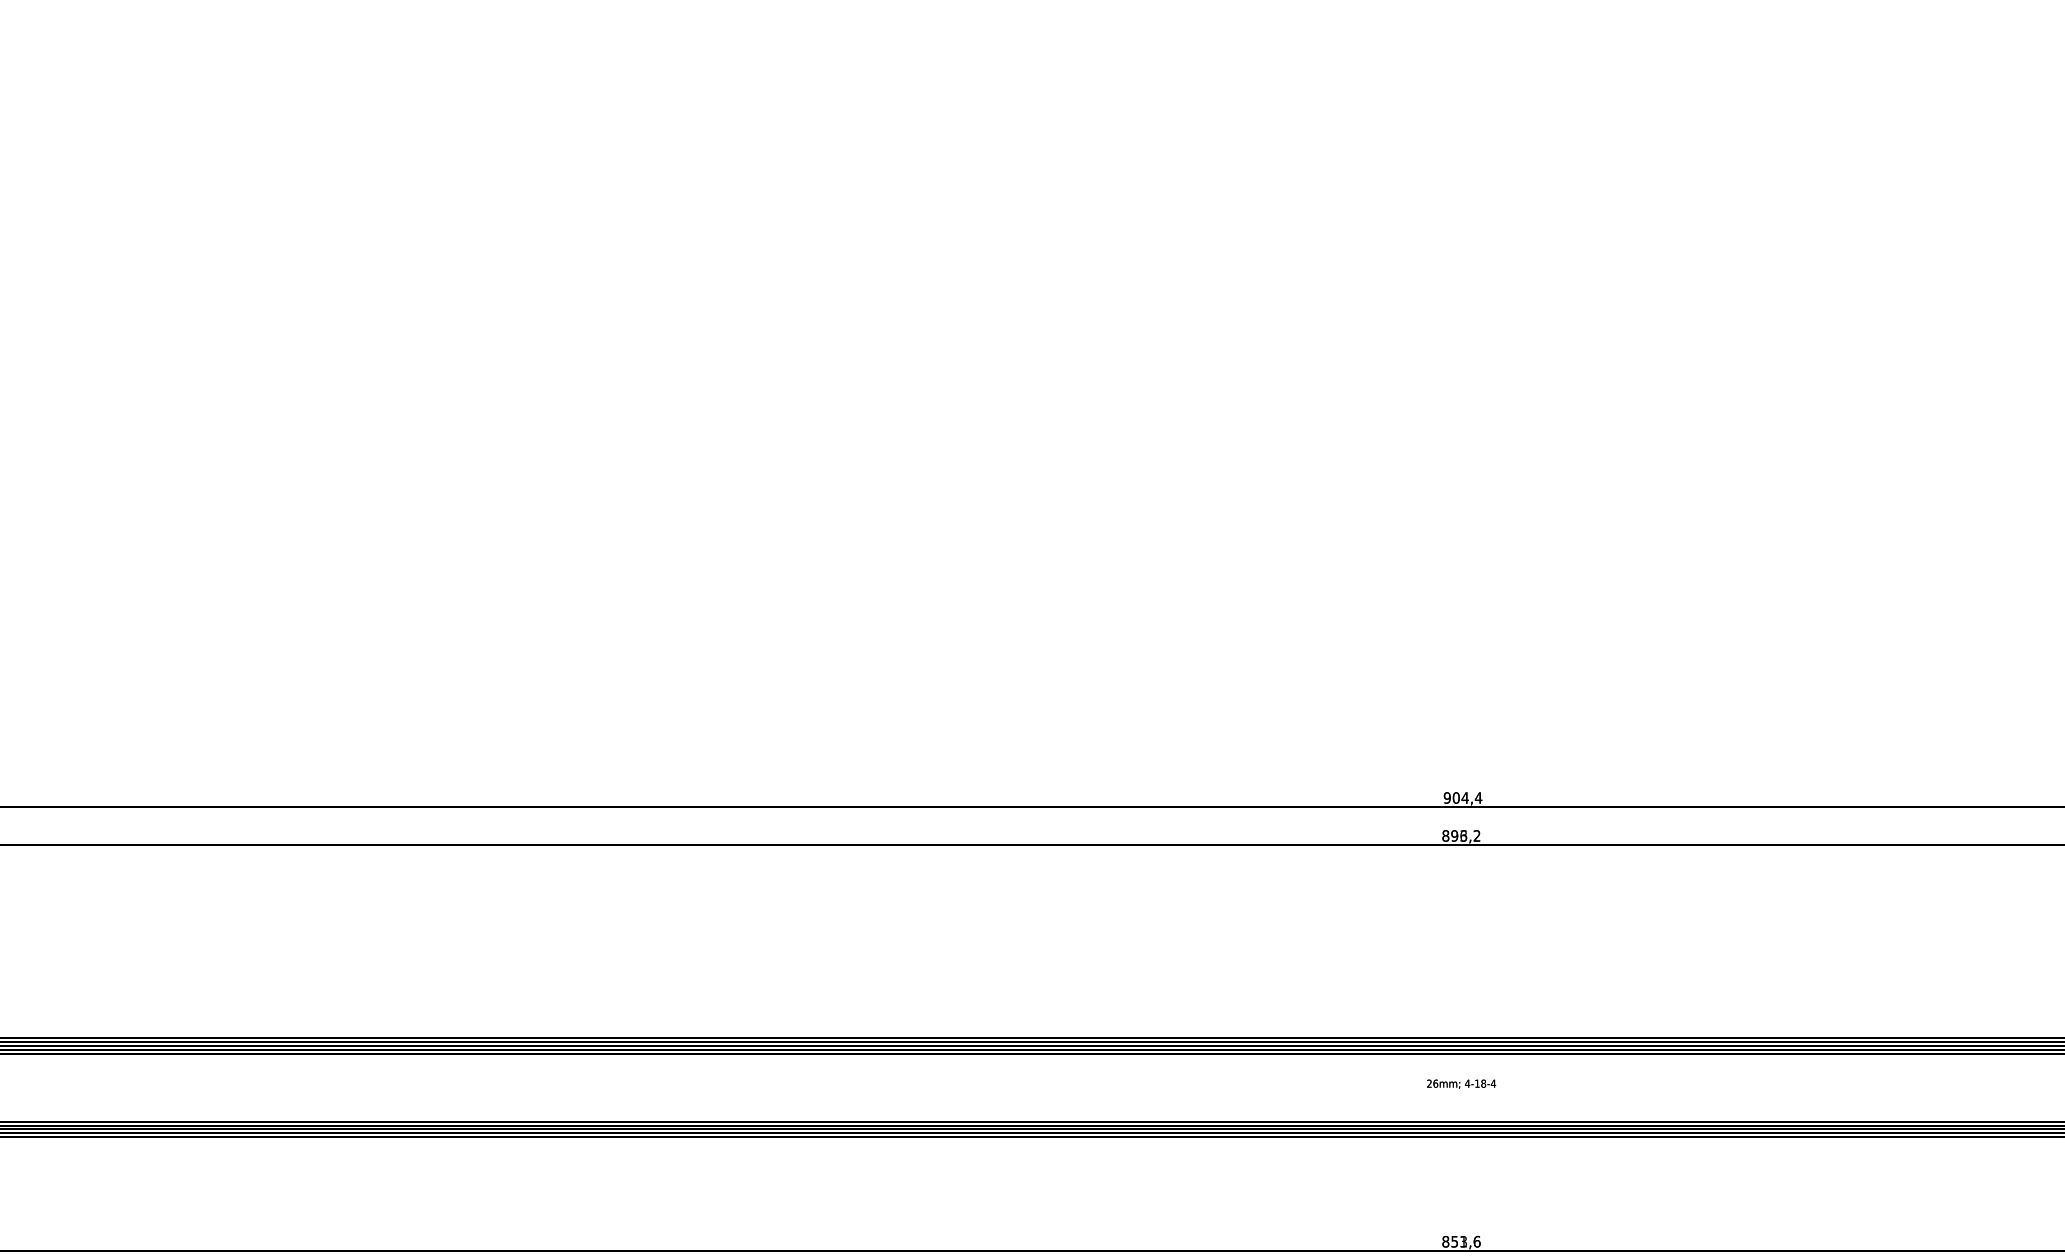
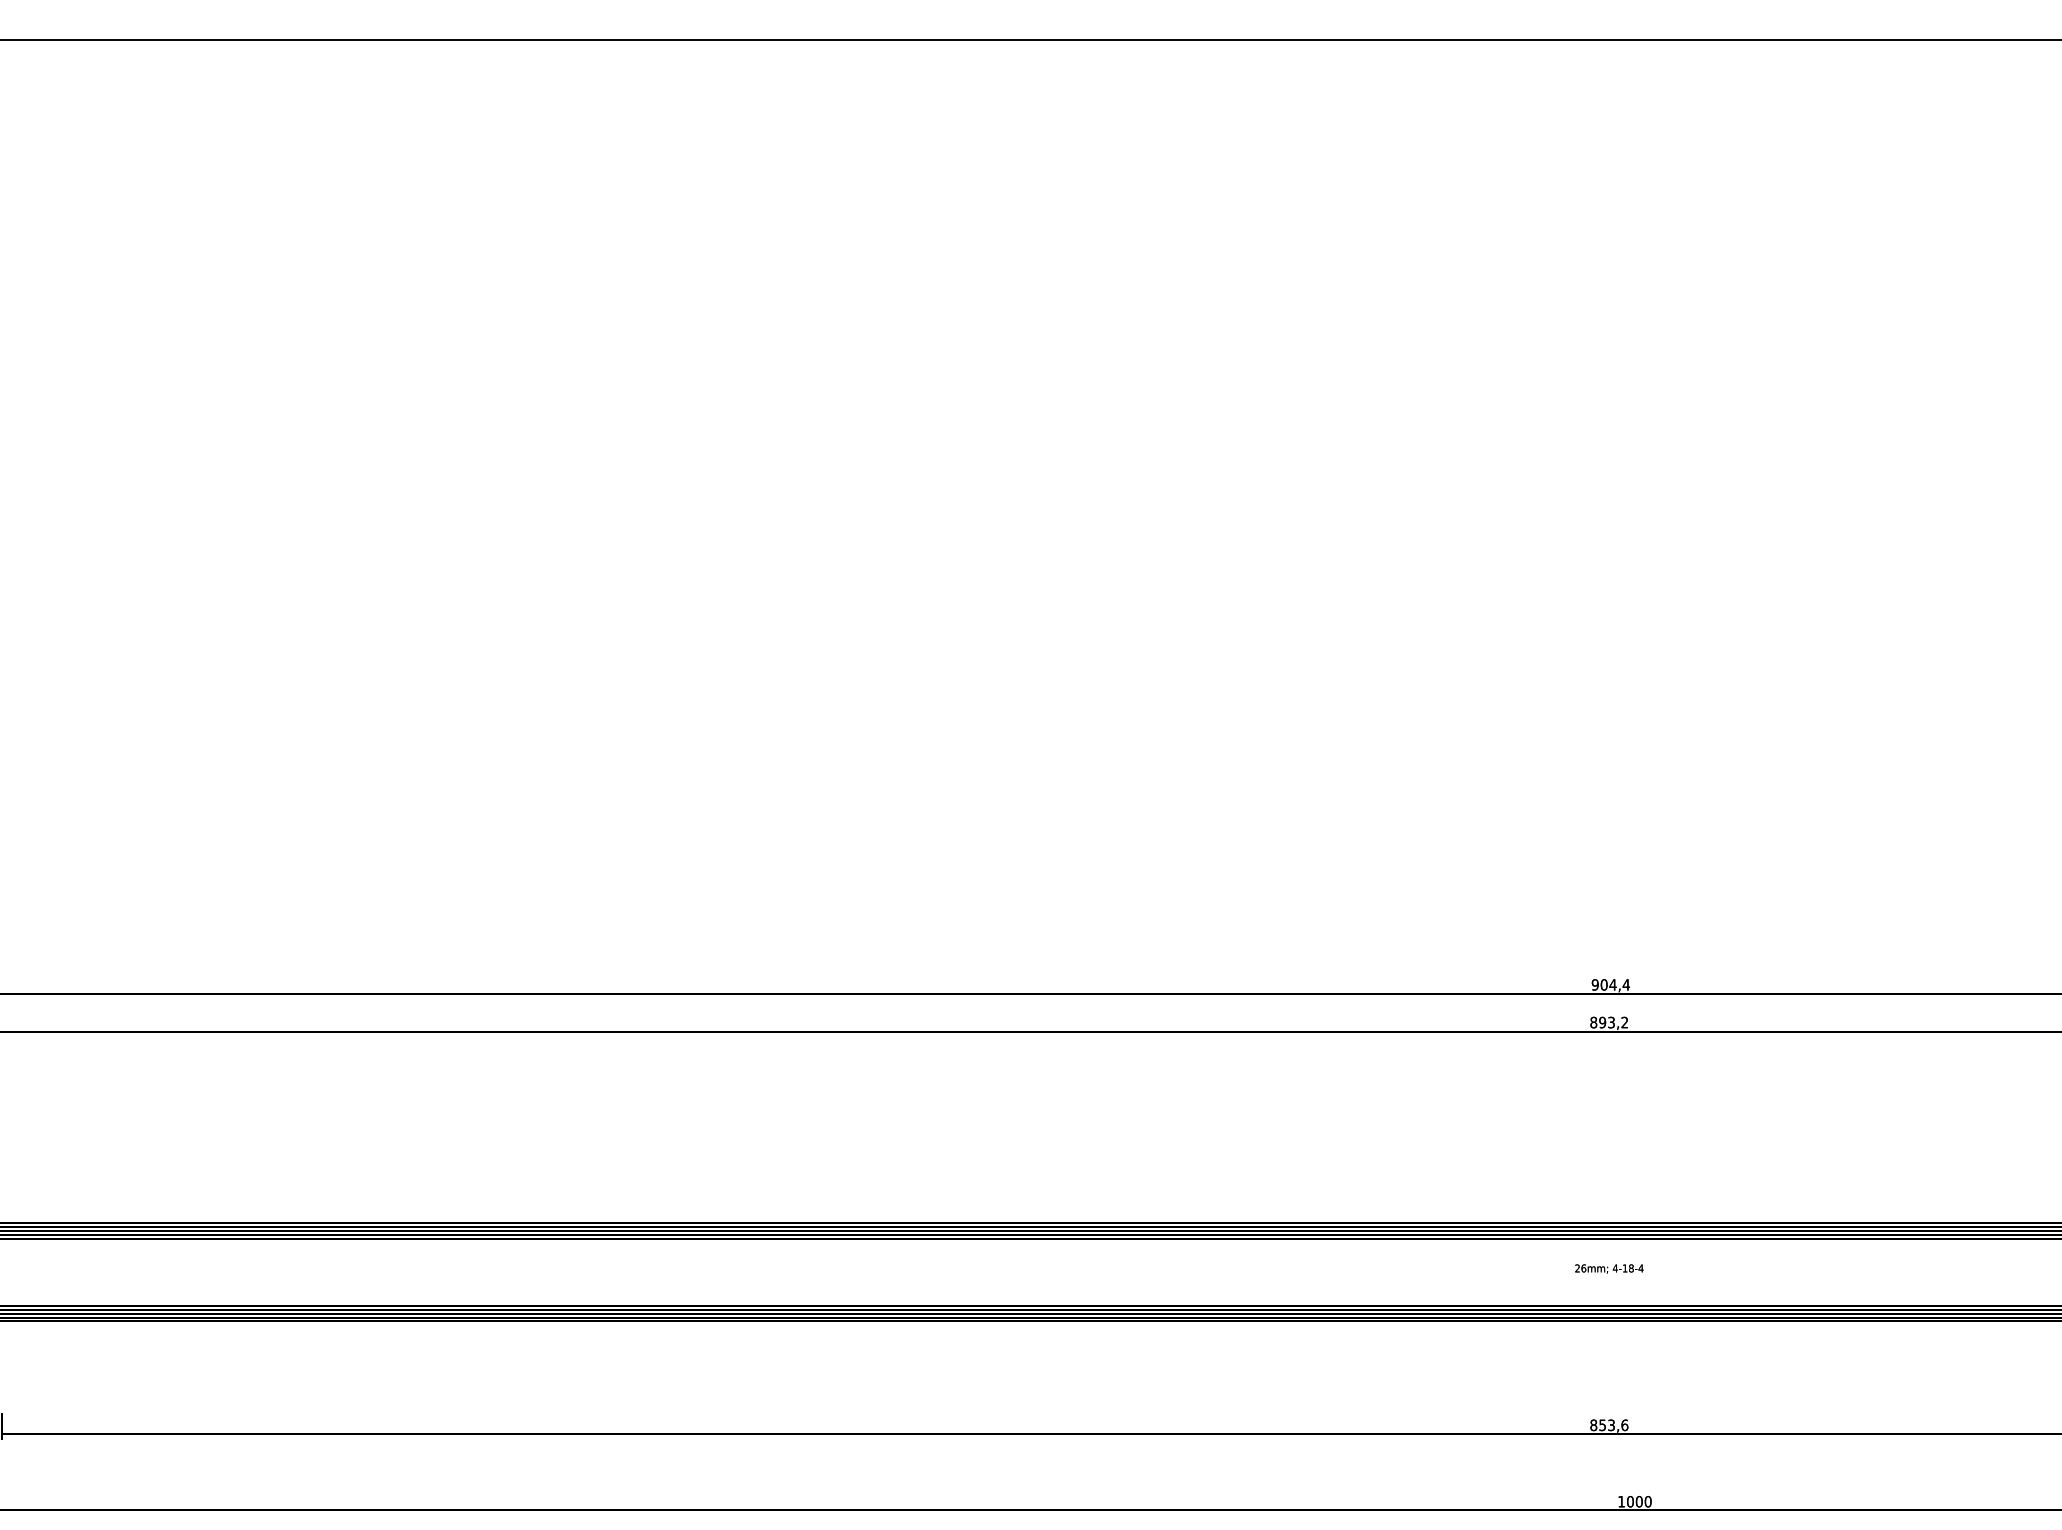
text: (1463, 835) -> (1611, 1022), 896,2 -> 893,2
text: (1463, 1241) -> (1611, 1425), 851,6 -> 853,6

